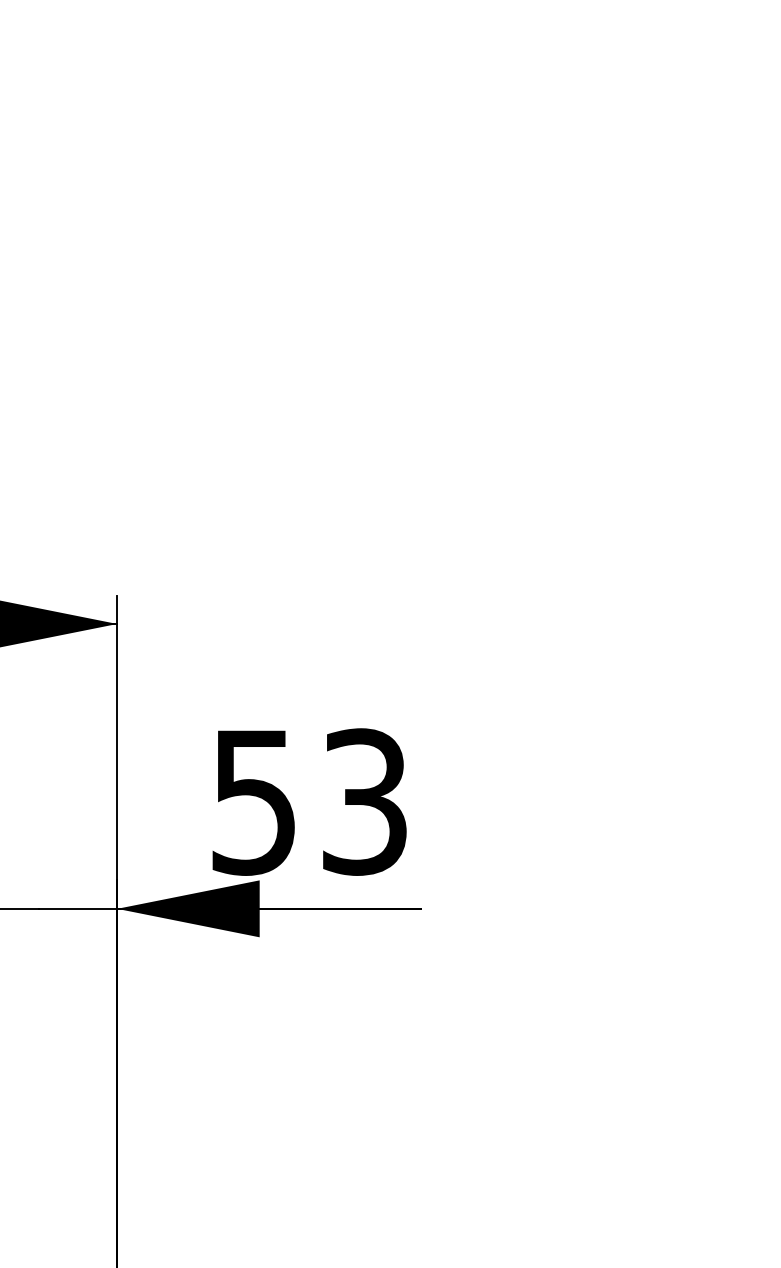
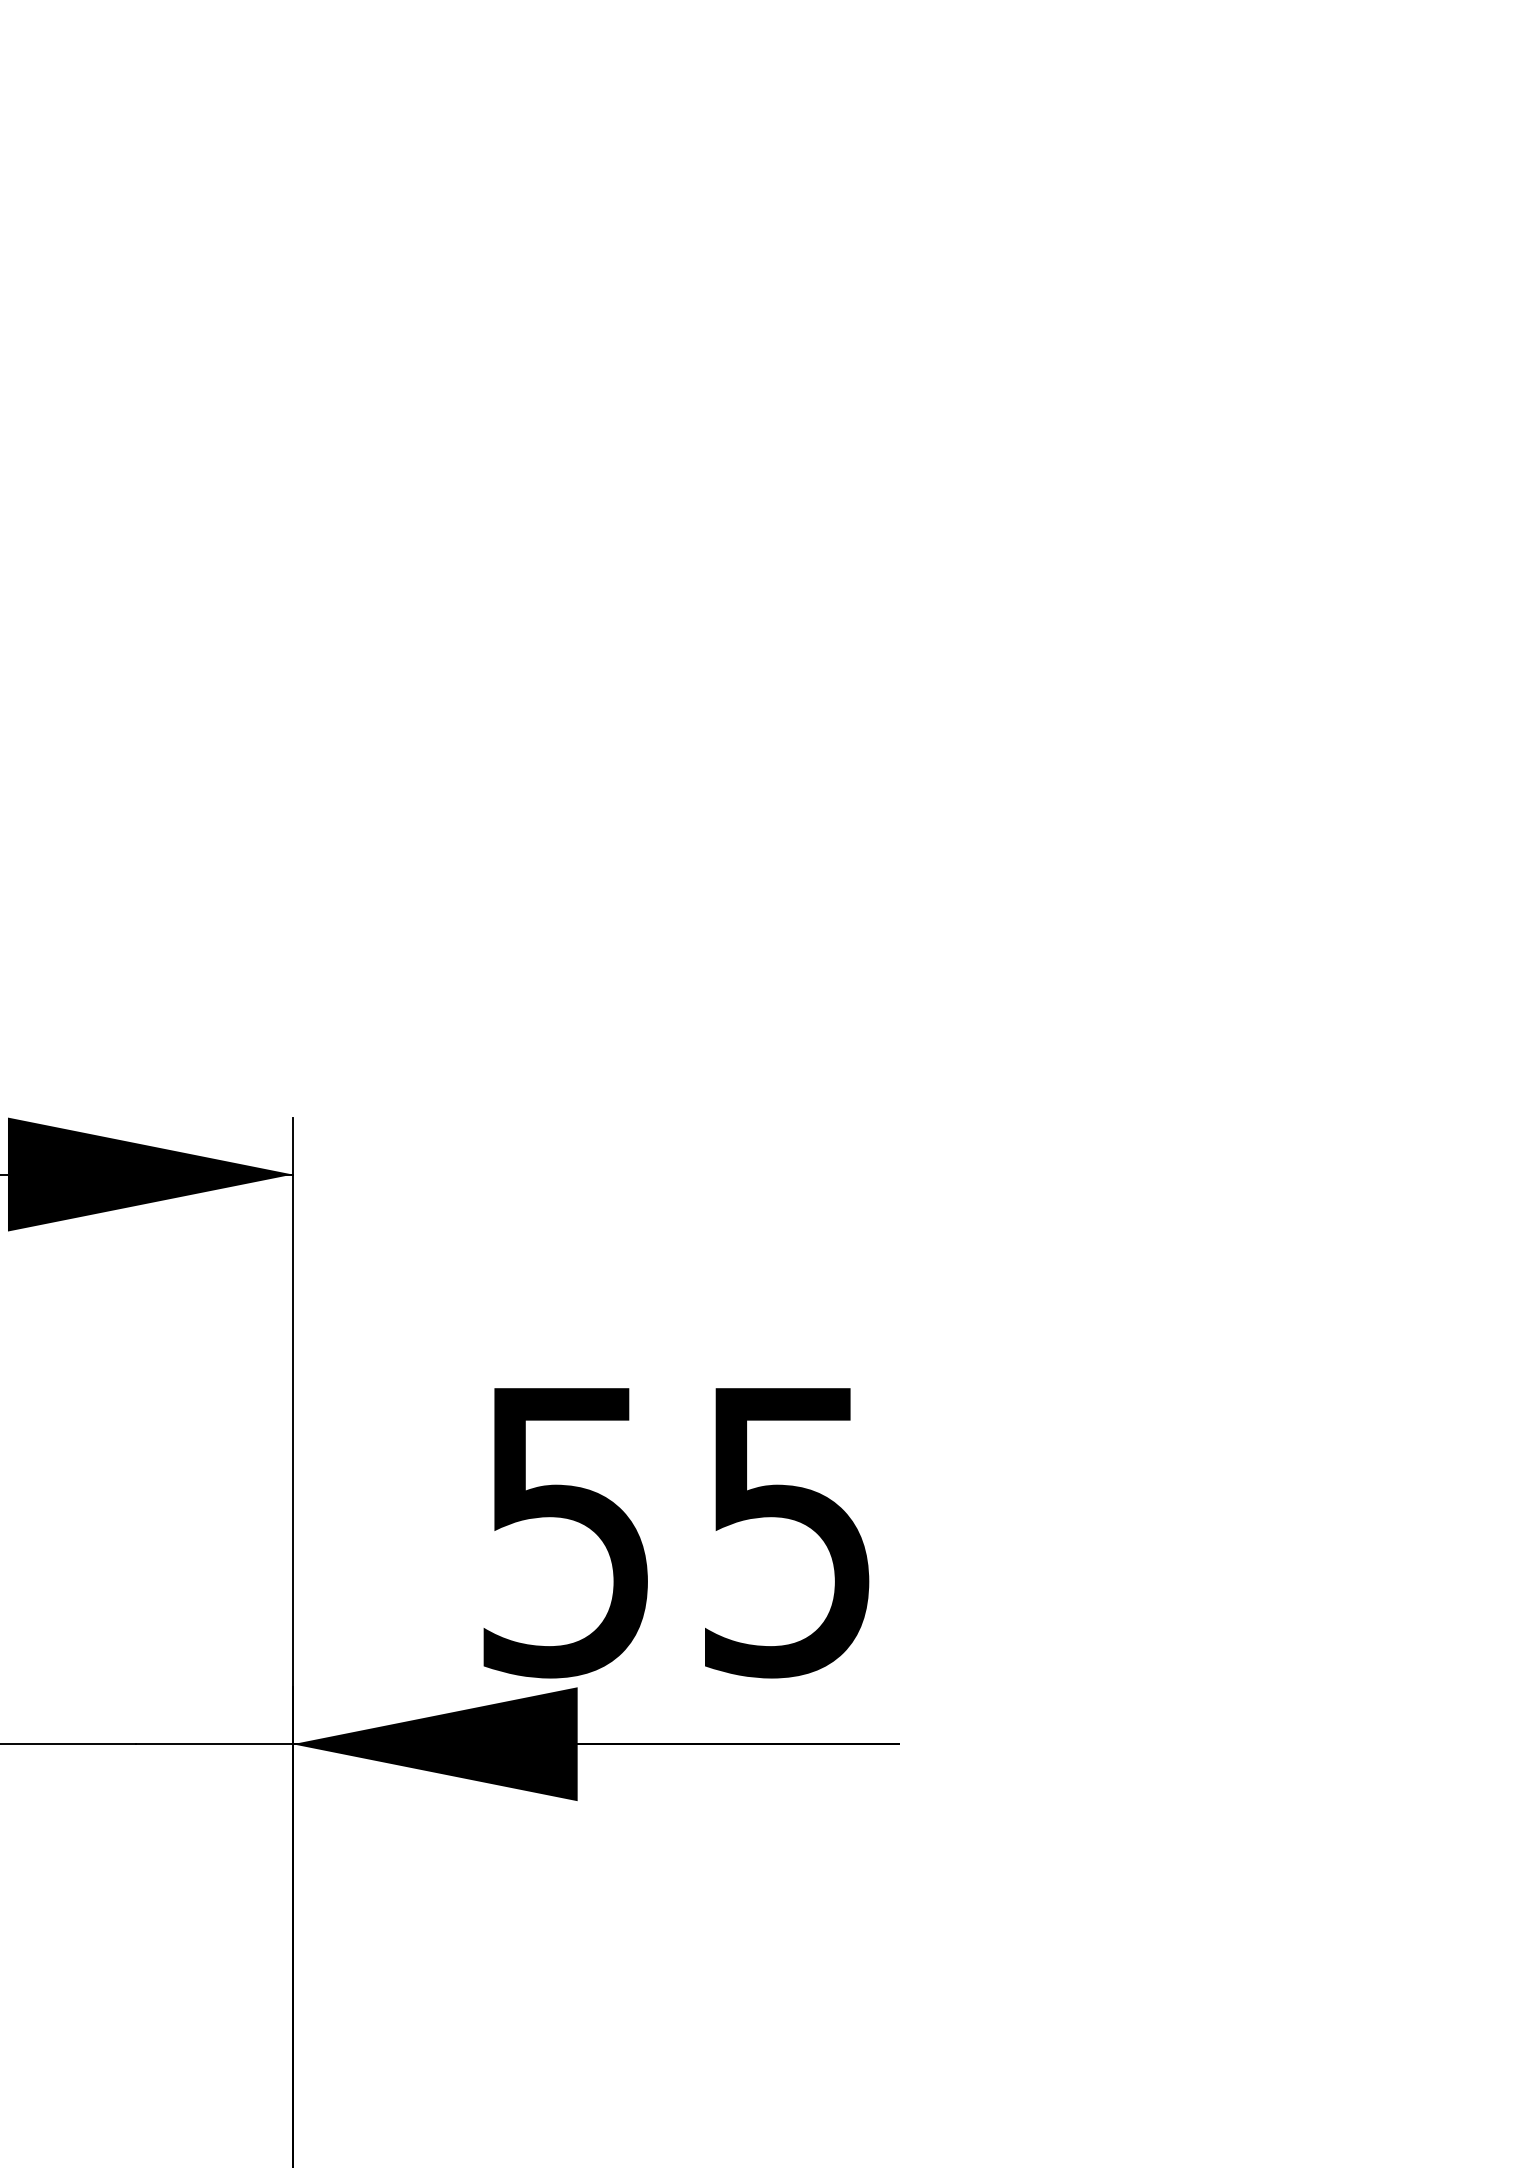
text: (364, 801) -> (787, 1529), 53 -> 55

